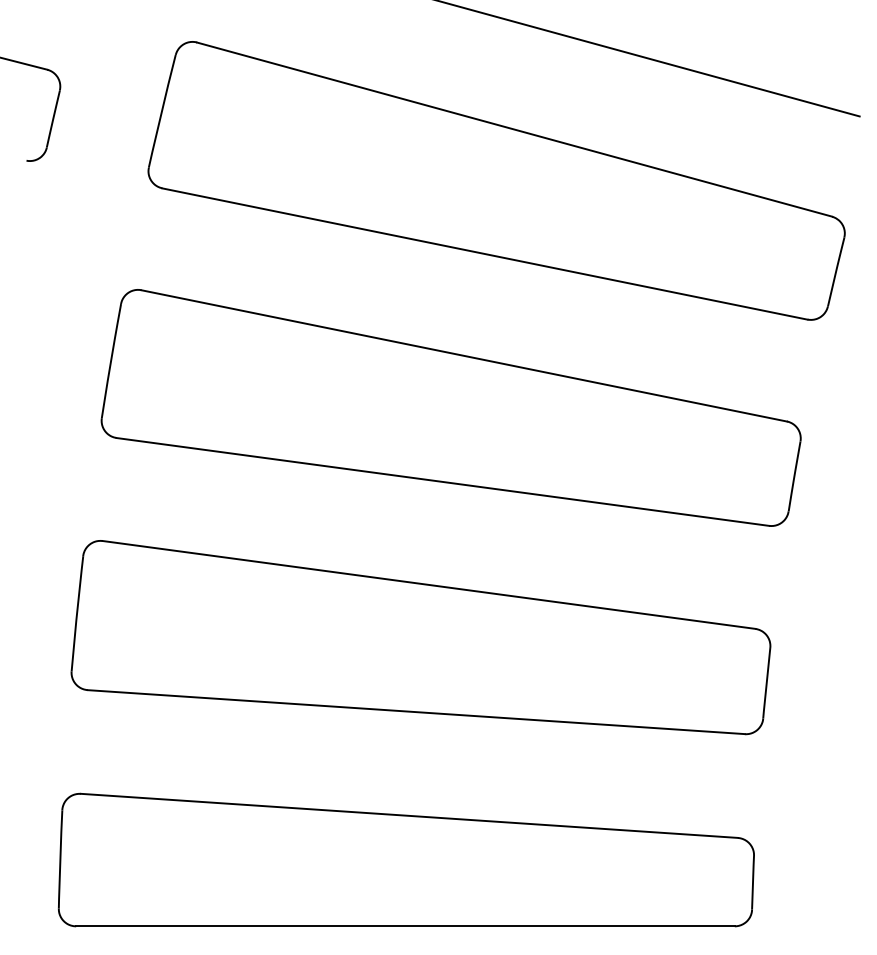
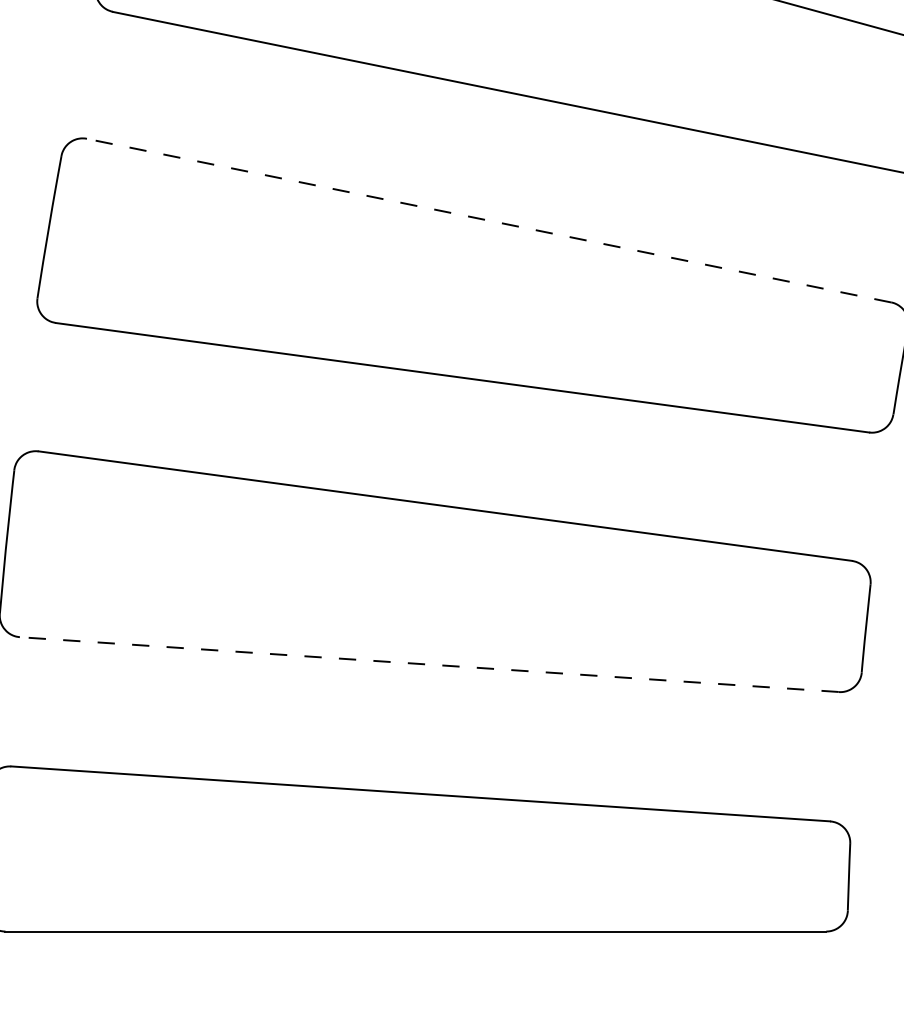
line: (463, 355) -> (488, 220), solid -> dashed
line: (415, 712) -> (428, 665), solid -> dashed

